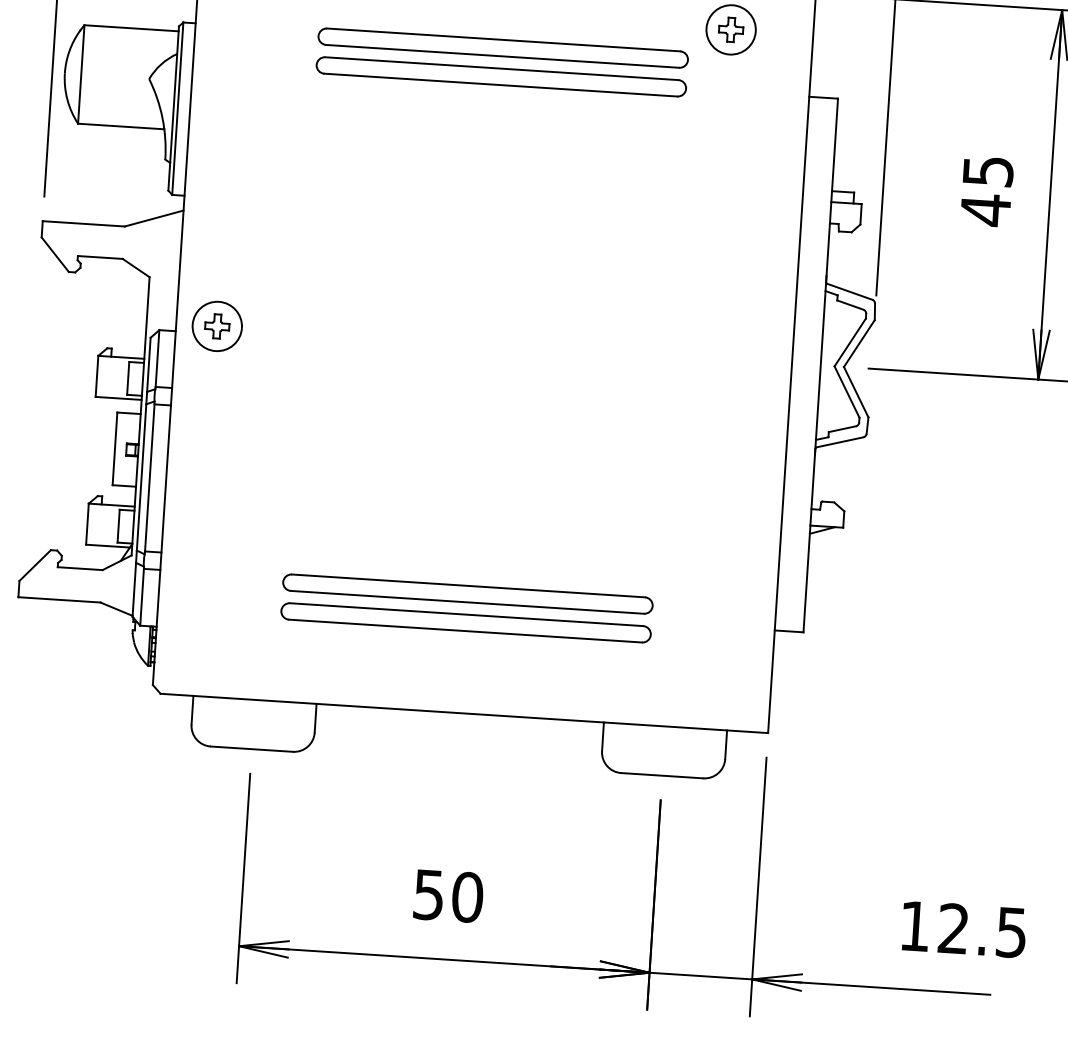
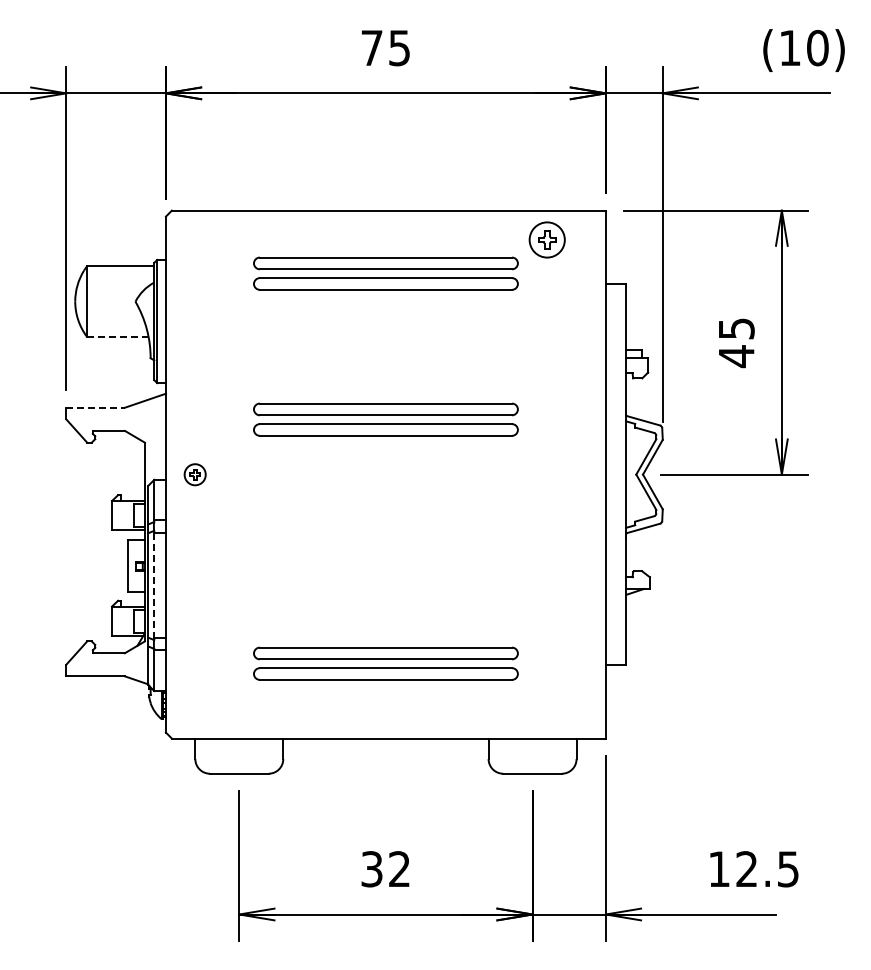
line: (120, 126) -> (117, 336), solid -> dashed
line: (85, 223) -> (96, 407), solid -> dashed
part: (488, 266) -> (385, 419), added
part: (216, 326) -> (194, 474), size x0.6
line: (150, 478) -> (154, 585), solid -> dashed
text: (449, 896) -> (386, 869), 50 -> 32

